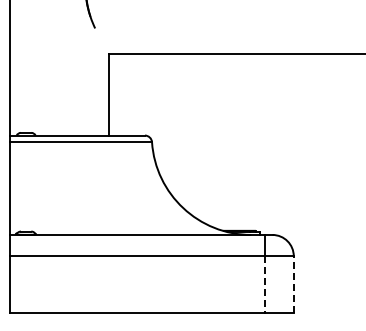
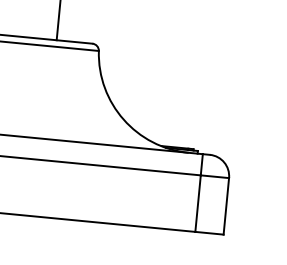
line: (293, 284) -> (226, 206), dashed -> solid
line: (265, 285) -> (198, 204), dashed -> solid

